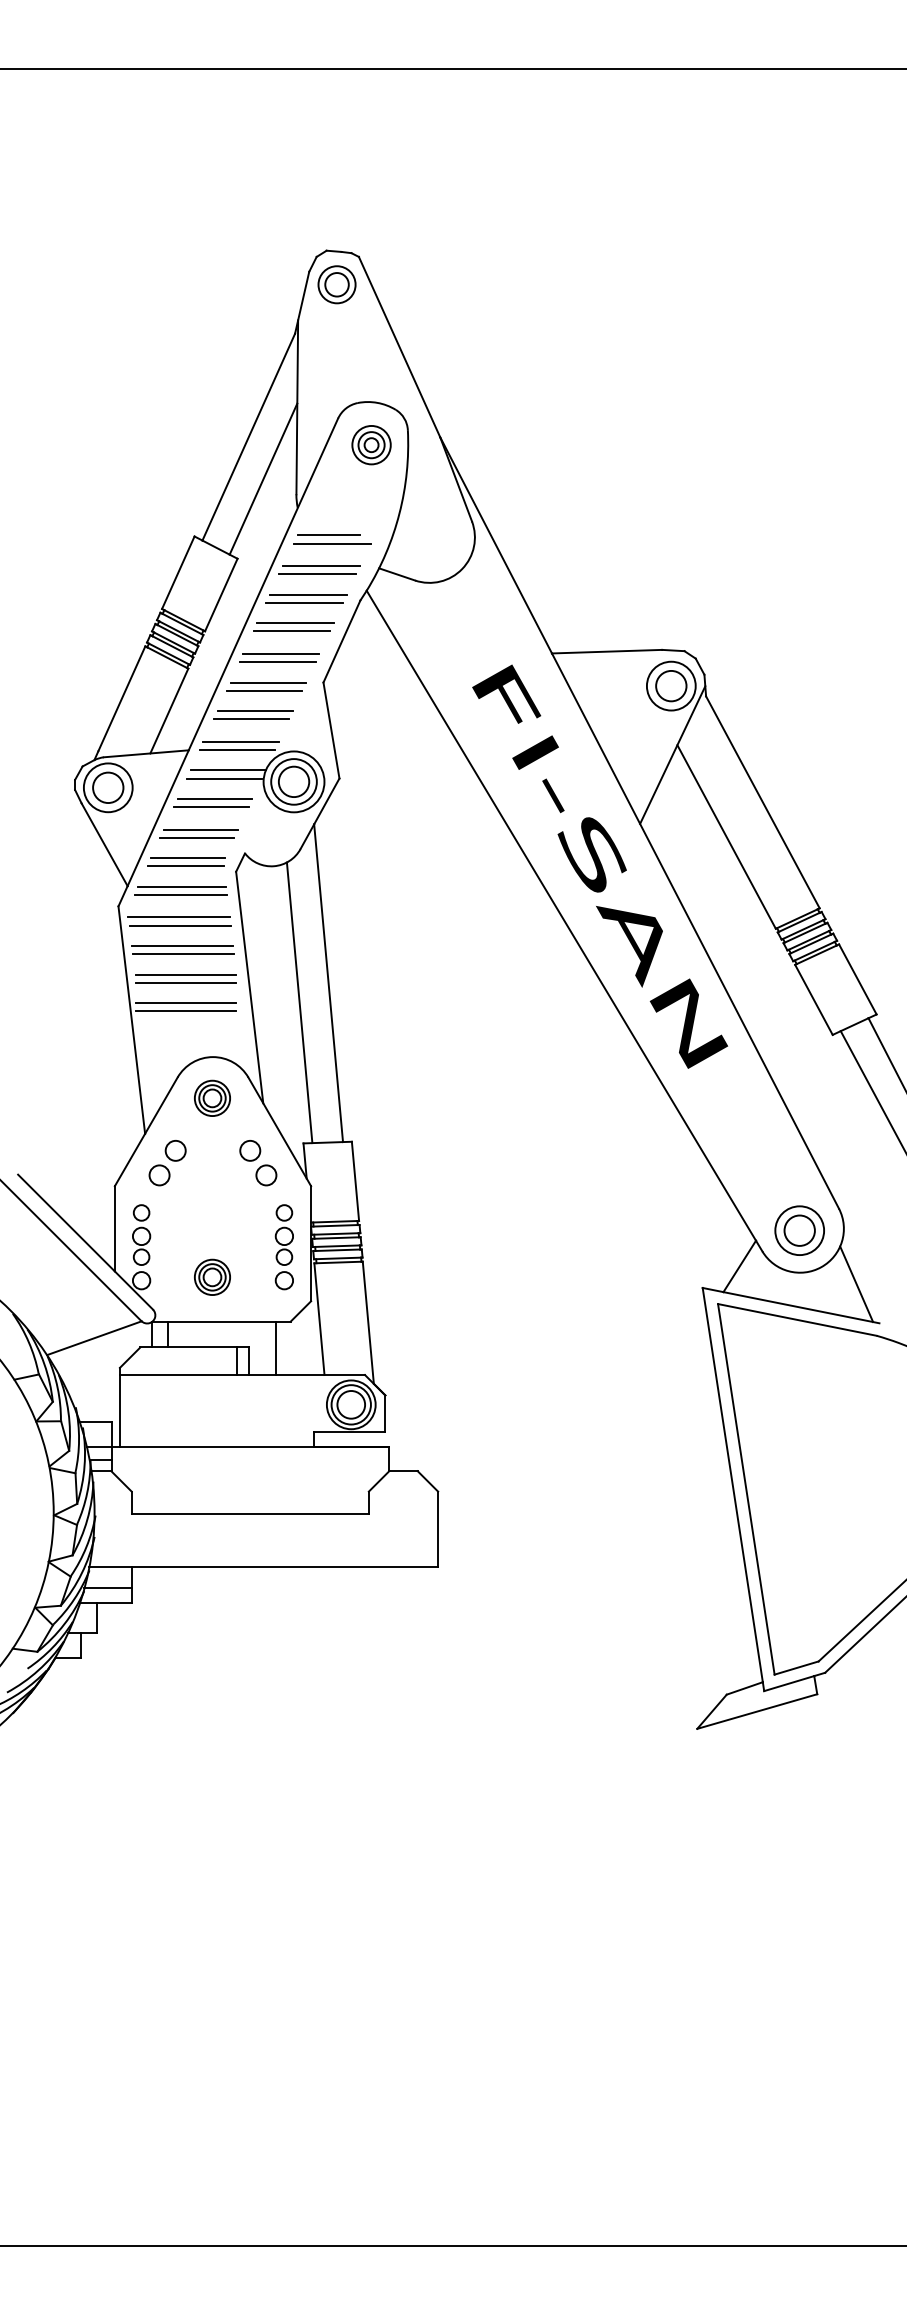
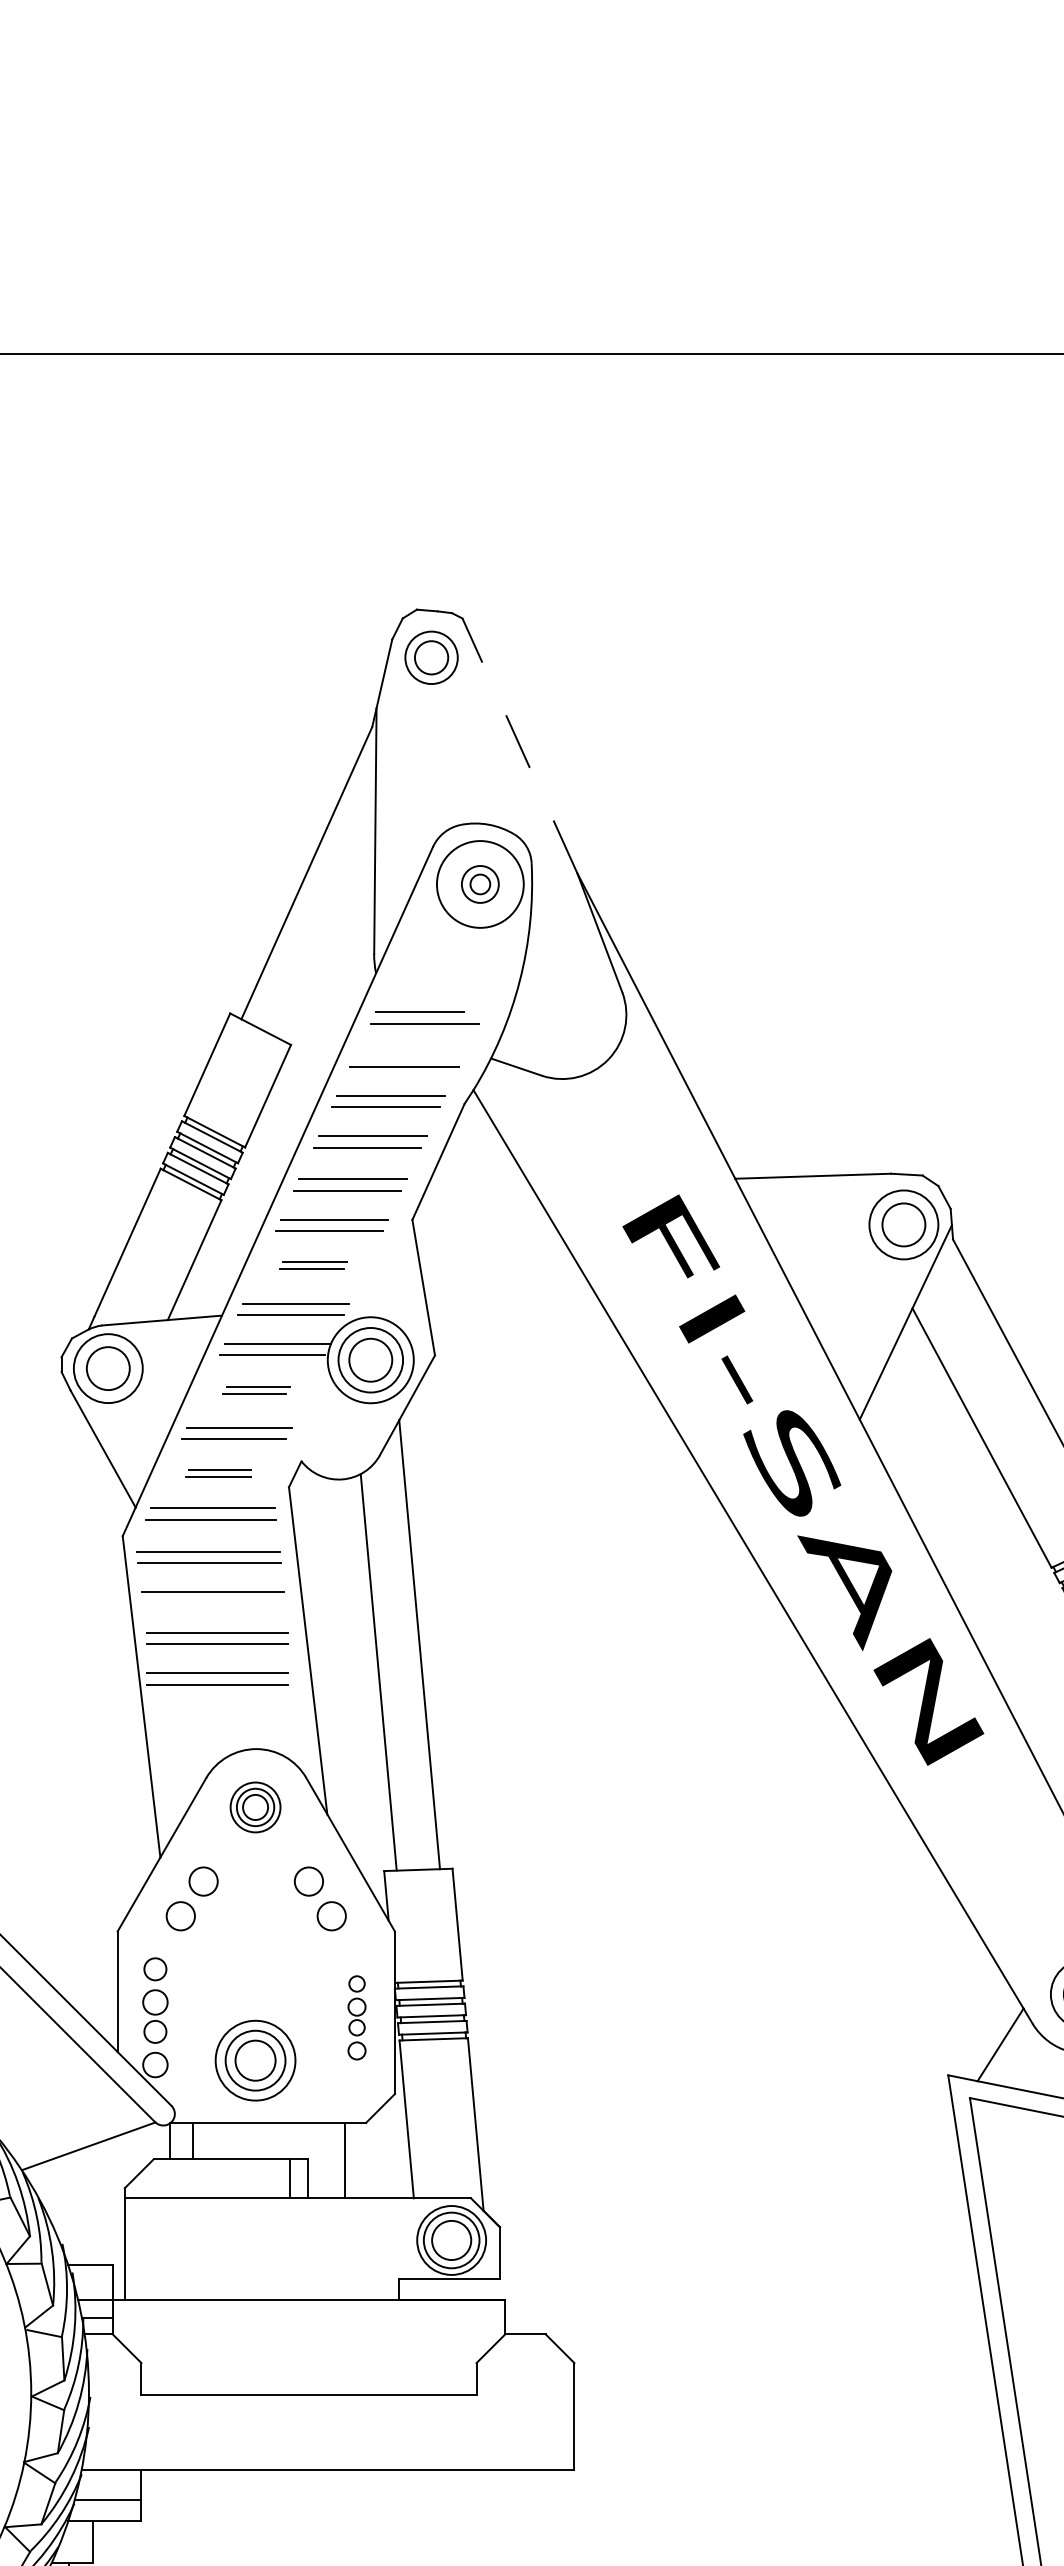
line: (399, 347) -> (519, 746), solid -> dashed
circle: (371, 444) -> (480, 883), size x1.6
line: (263, 478) -> (327, 931), removed
line: (321, 566) -> (409, 1055), removed
part: (253, 714) -> (313, 1265), size x0.6
part: (212, 802) -> (255, 1389), size x0.6
part: (186, 861) -> (218, 1472), size x0.6
line: (183, 954) -> (214, 1604), removed
part: (283, 1247) -> (355, 2018), size x0.7
part: (212, 1276) -> (255, 2059), size x1.6

